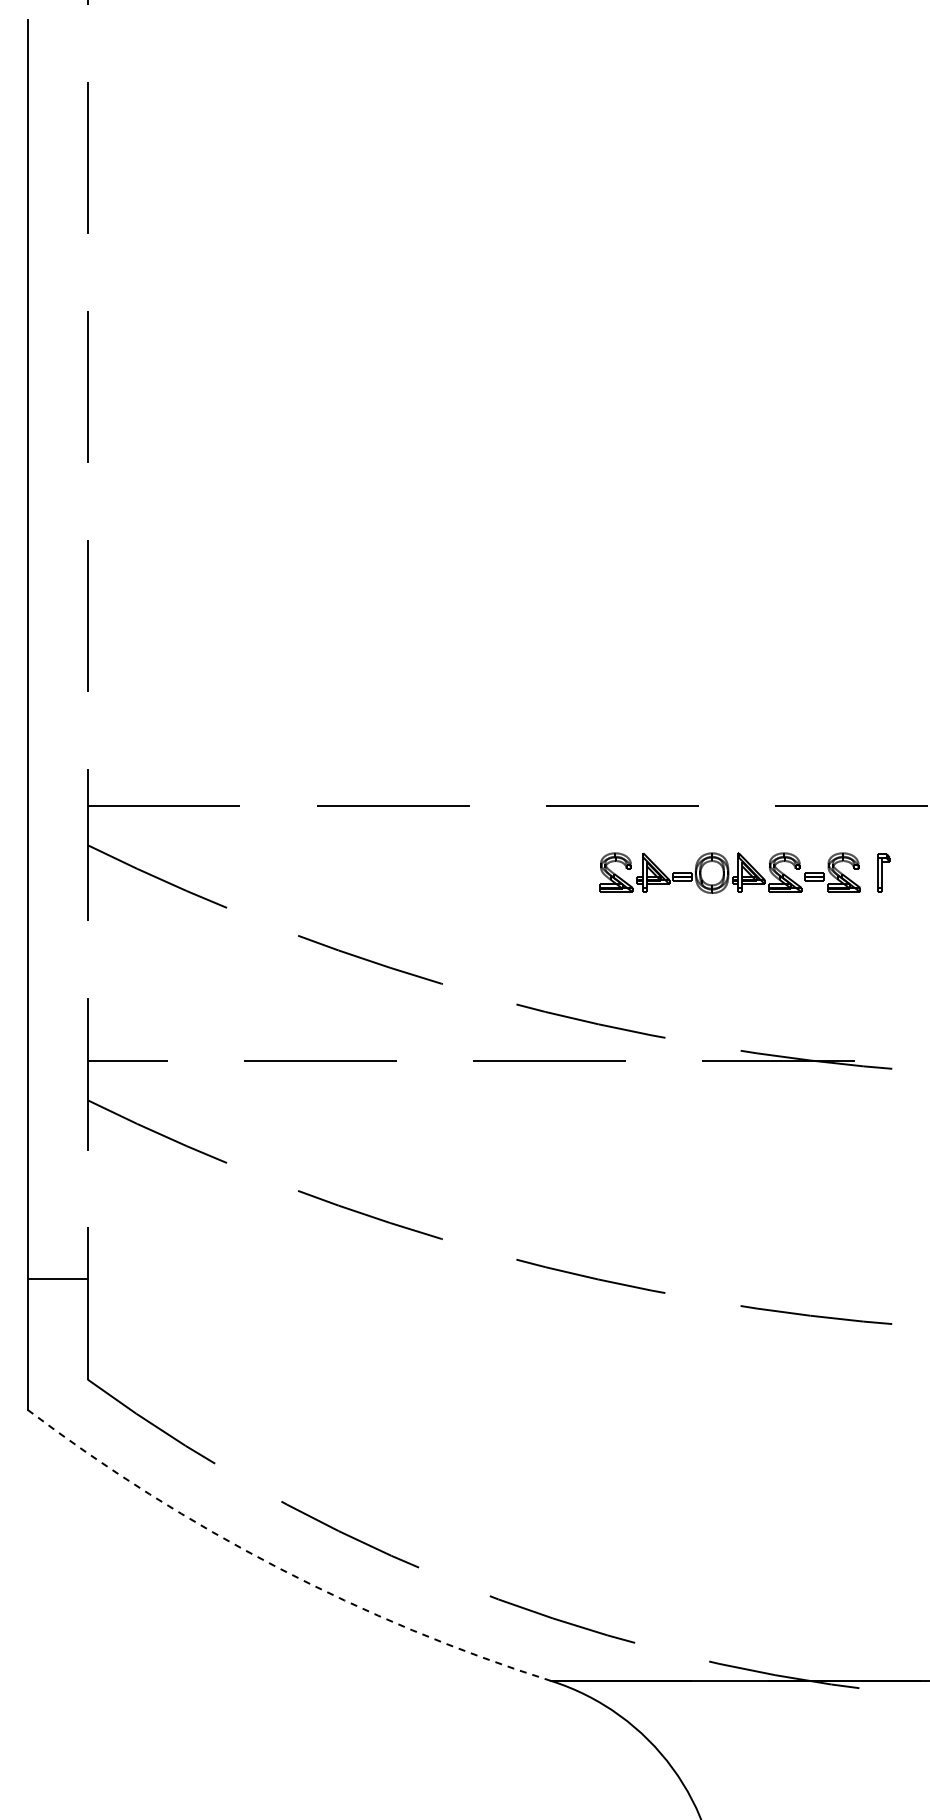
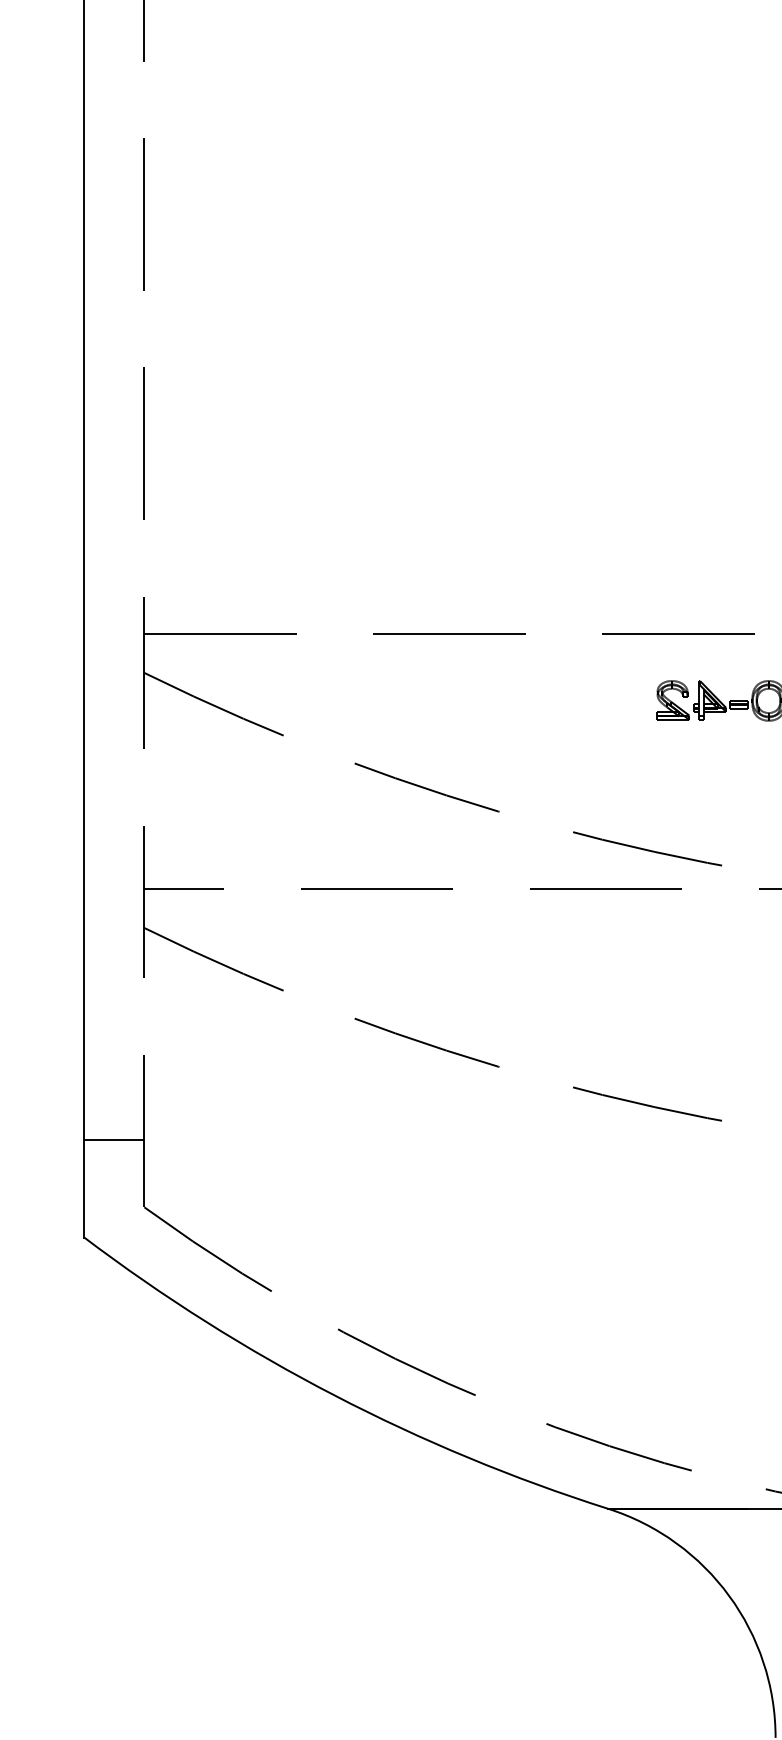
line: (57, 1279) -> (114, 1140), moved
arc: (277, 1567) -> (334, 1395), dashed -> solid

